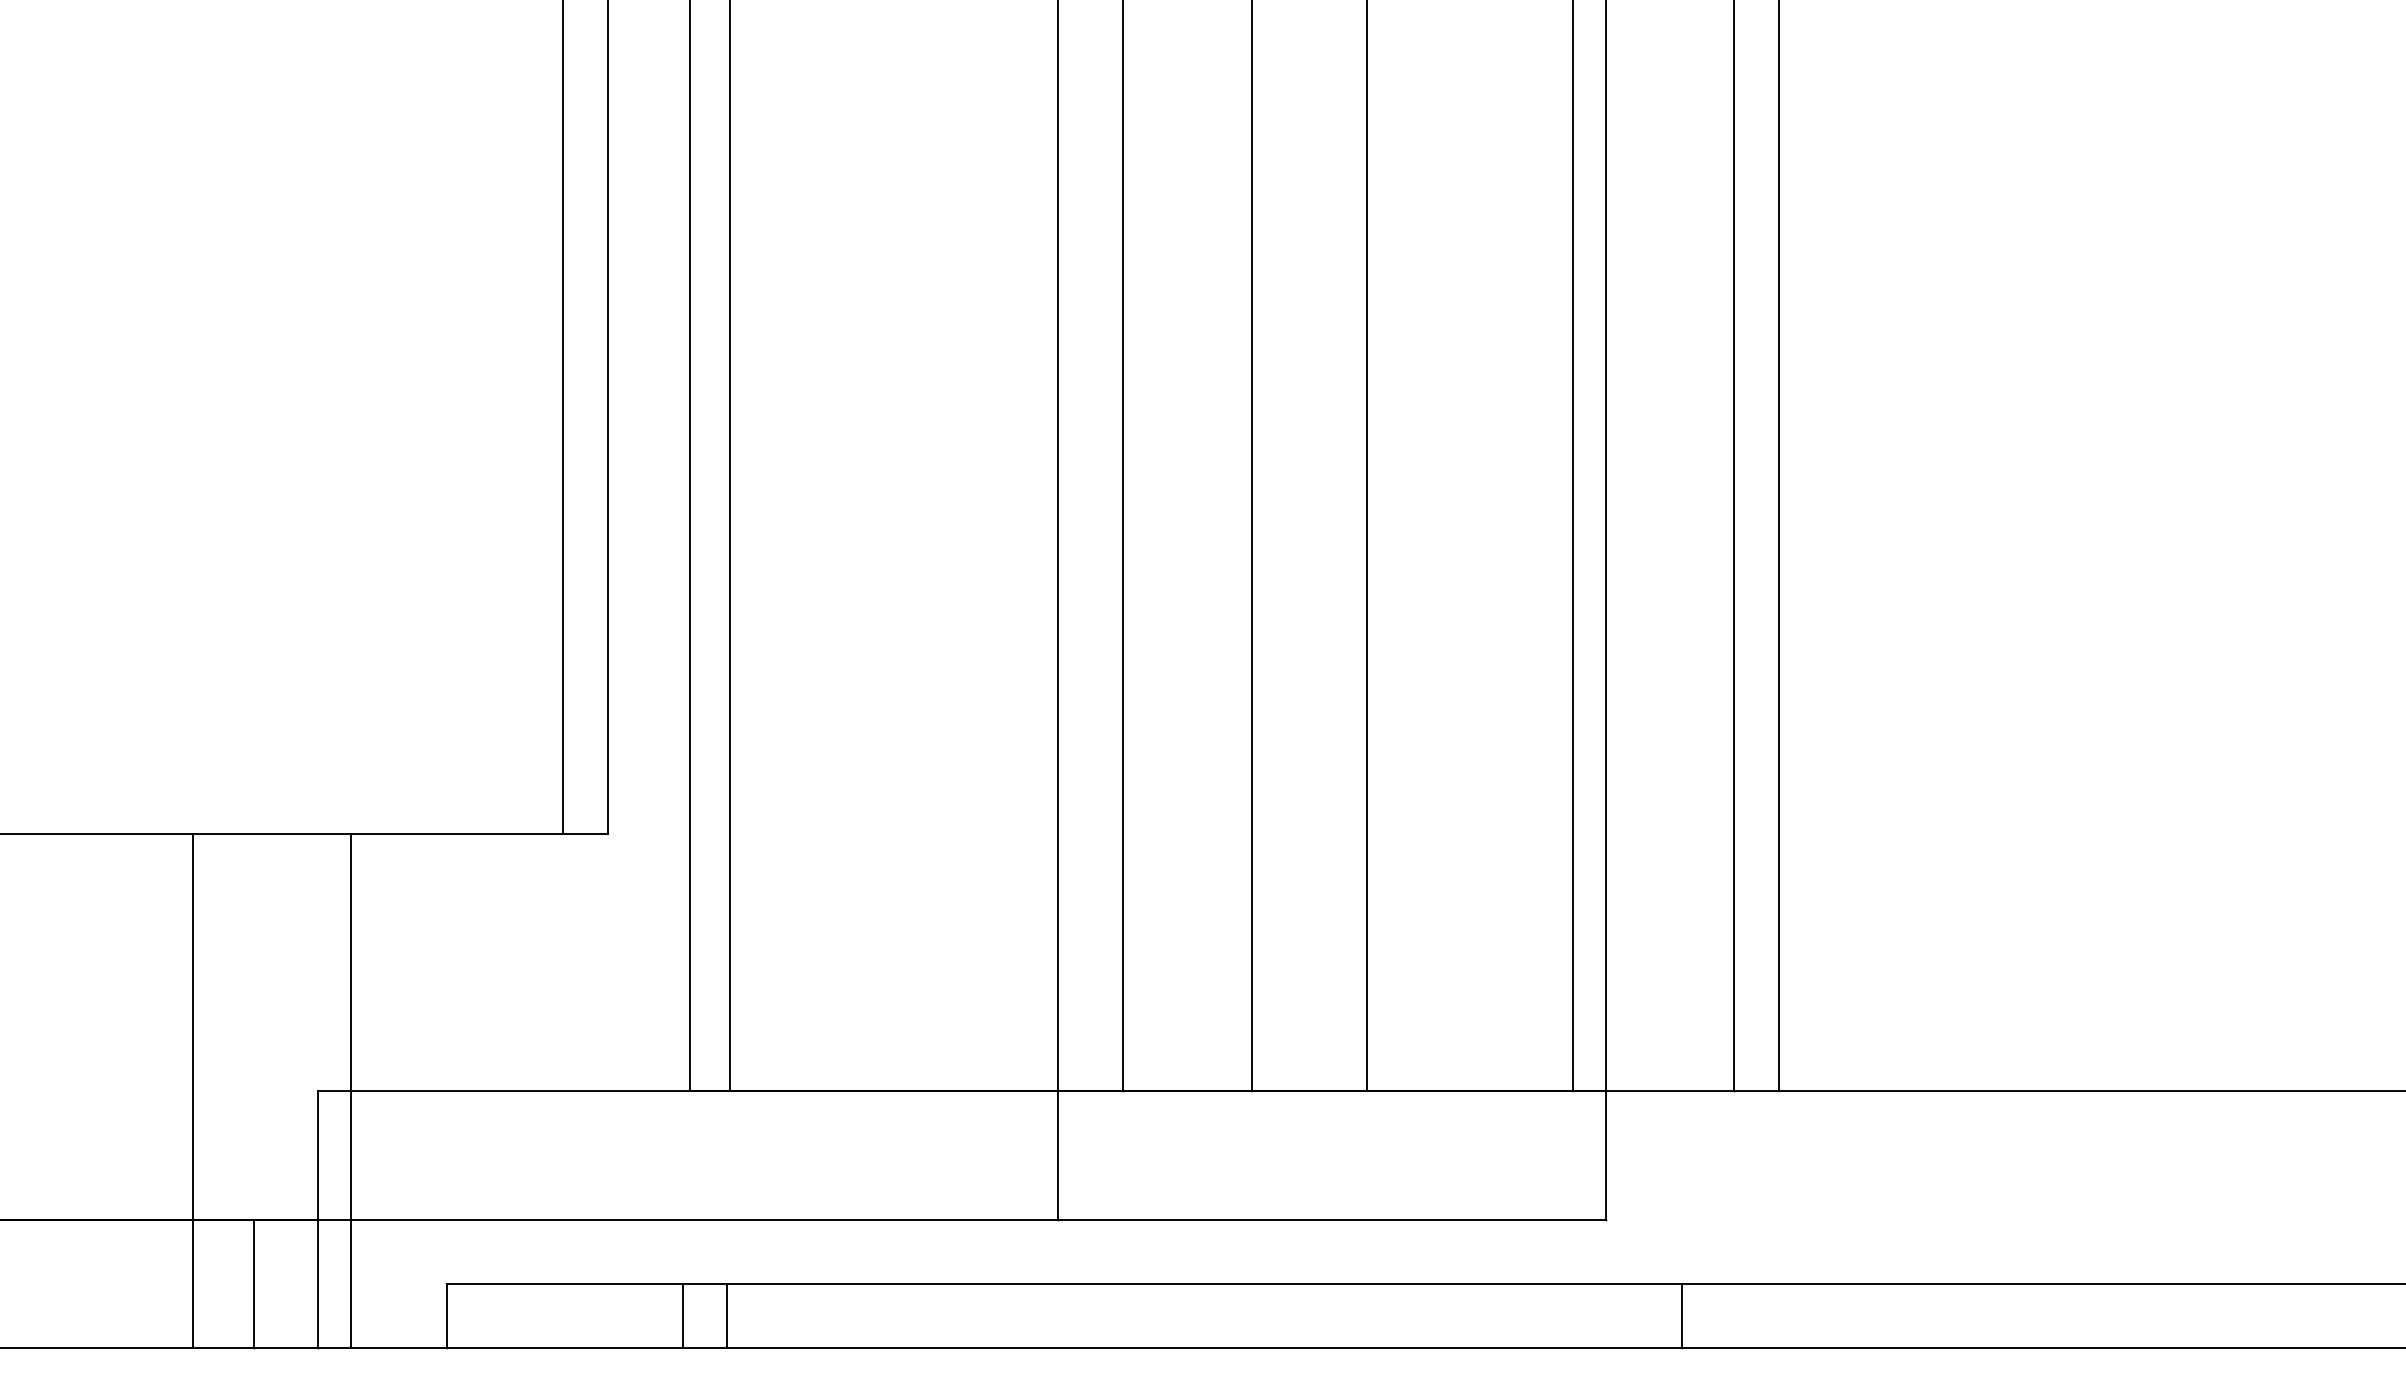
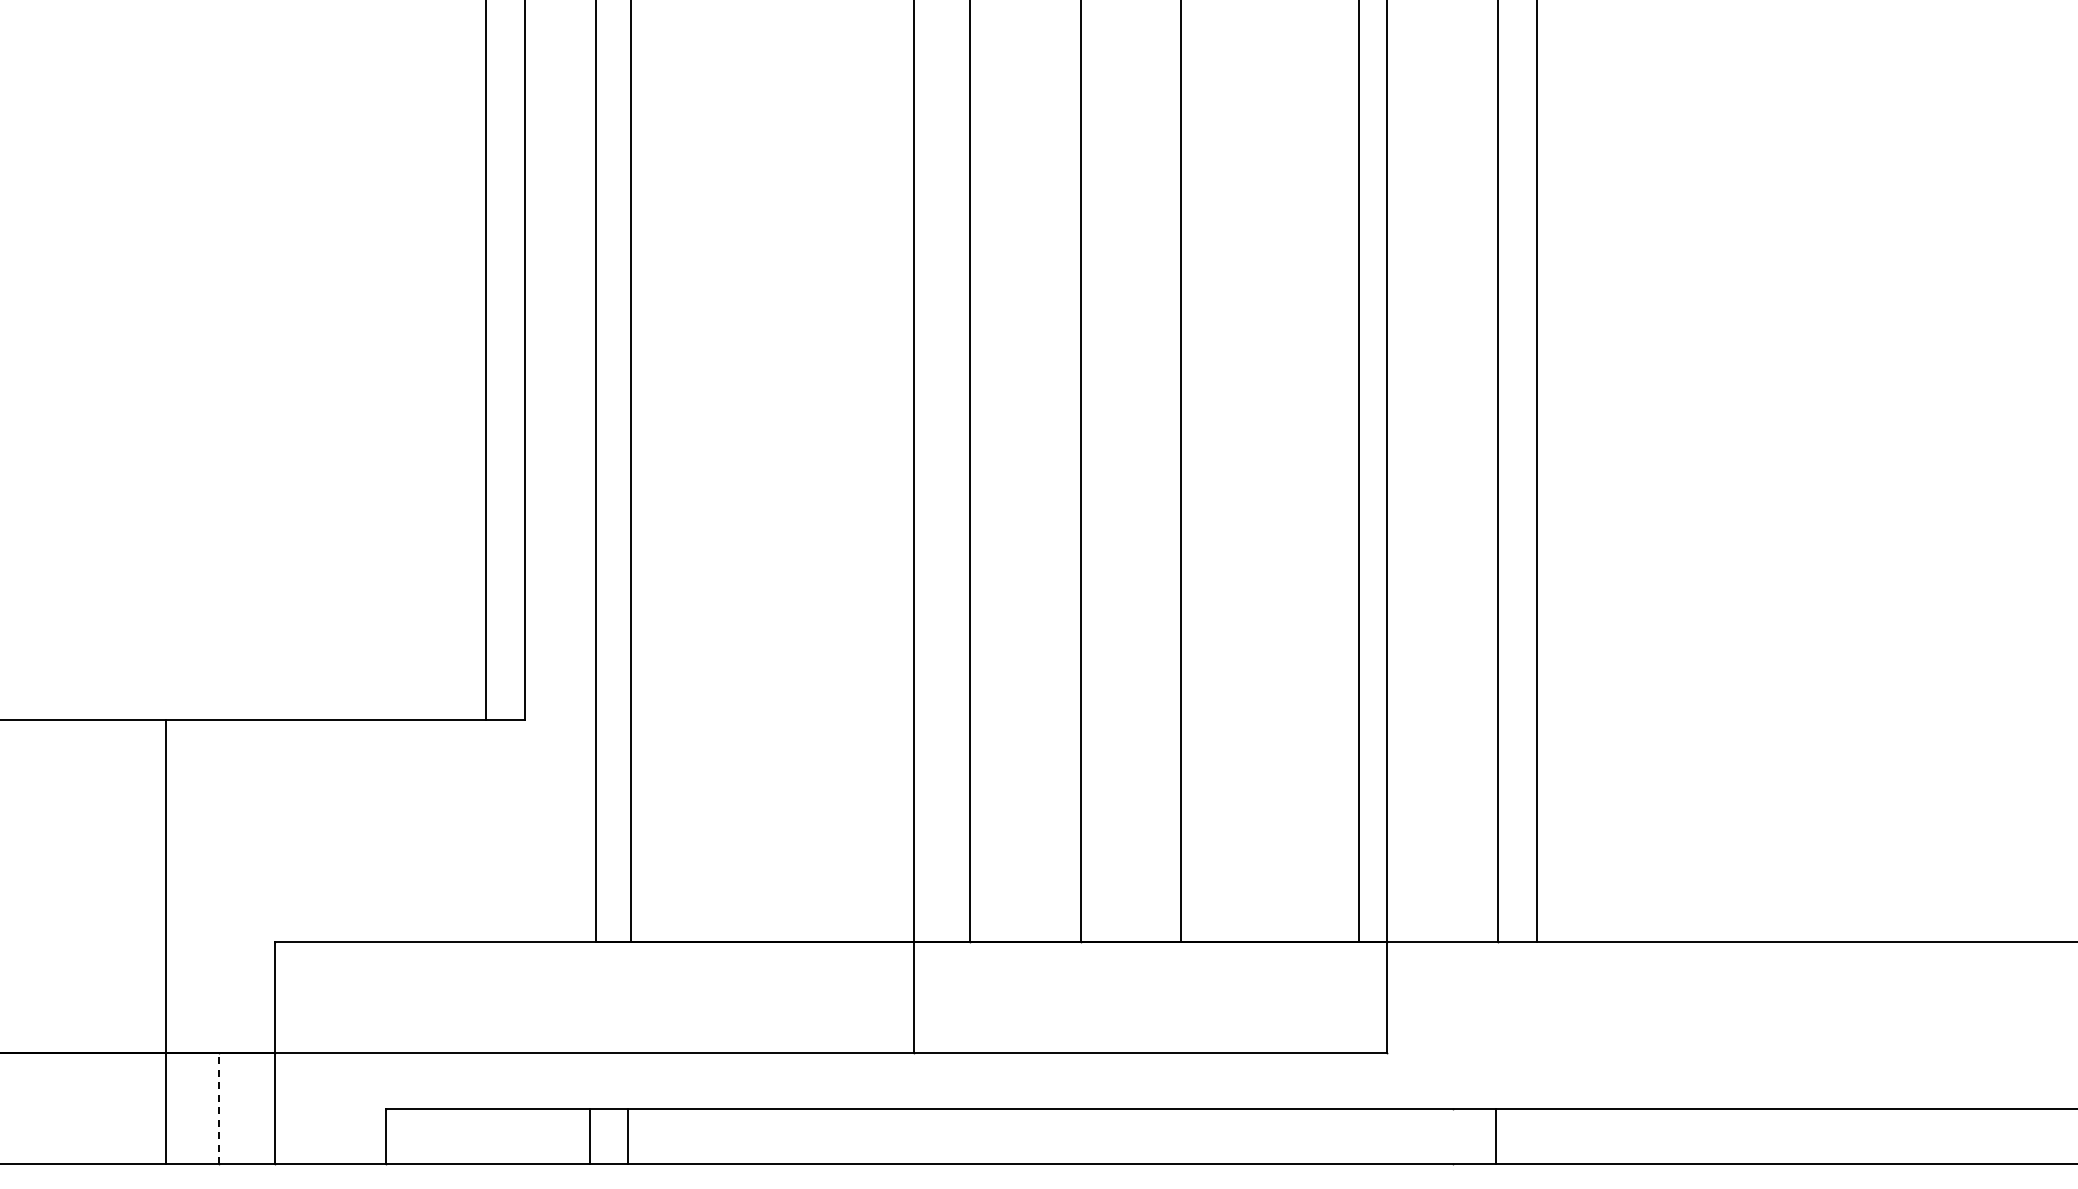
line: (350, 1090) -> (302, 941), removed
line: (254, 1283) -> (219, 1108), solid -> dashed
line: (1681, 1315) -> (1495, 1136), moved

